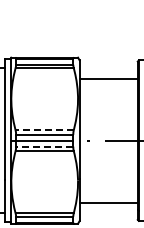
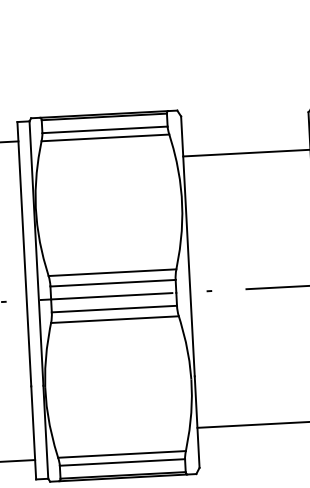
line: (44, 129) -> (112, 271), dashed -> solid
line: (44, 146) -> (113, 308), dashed -> solid

